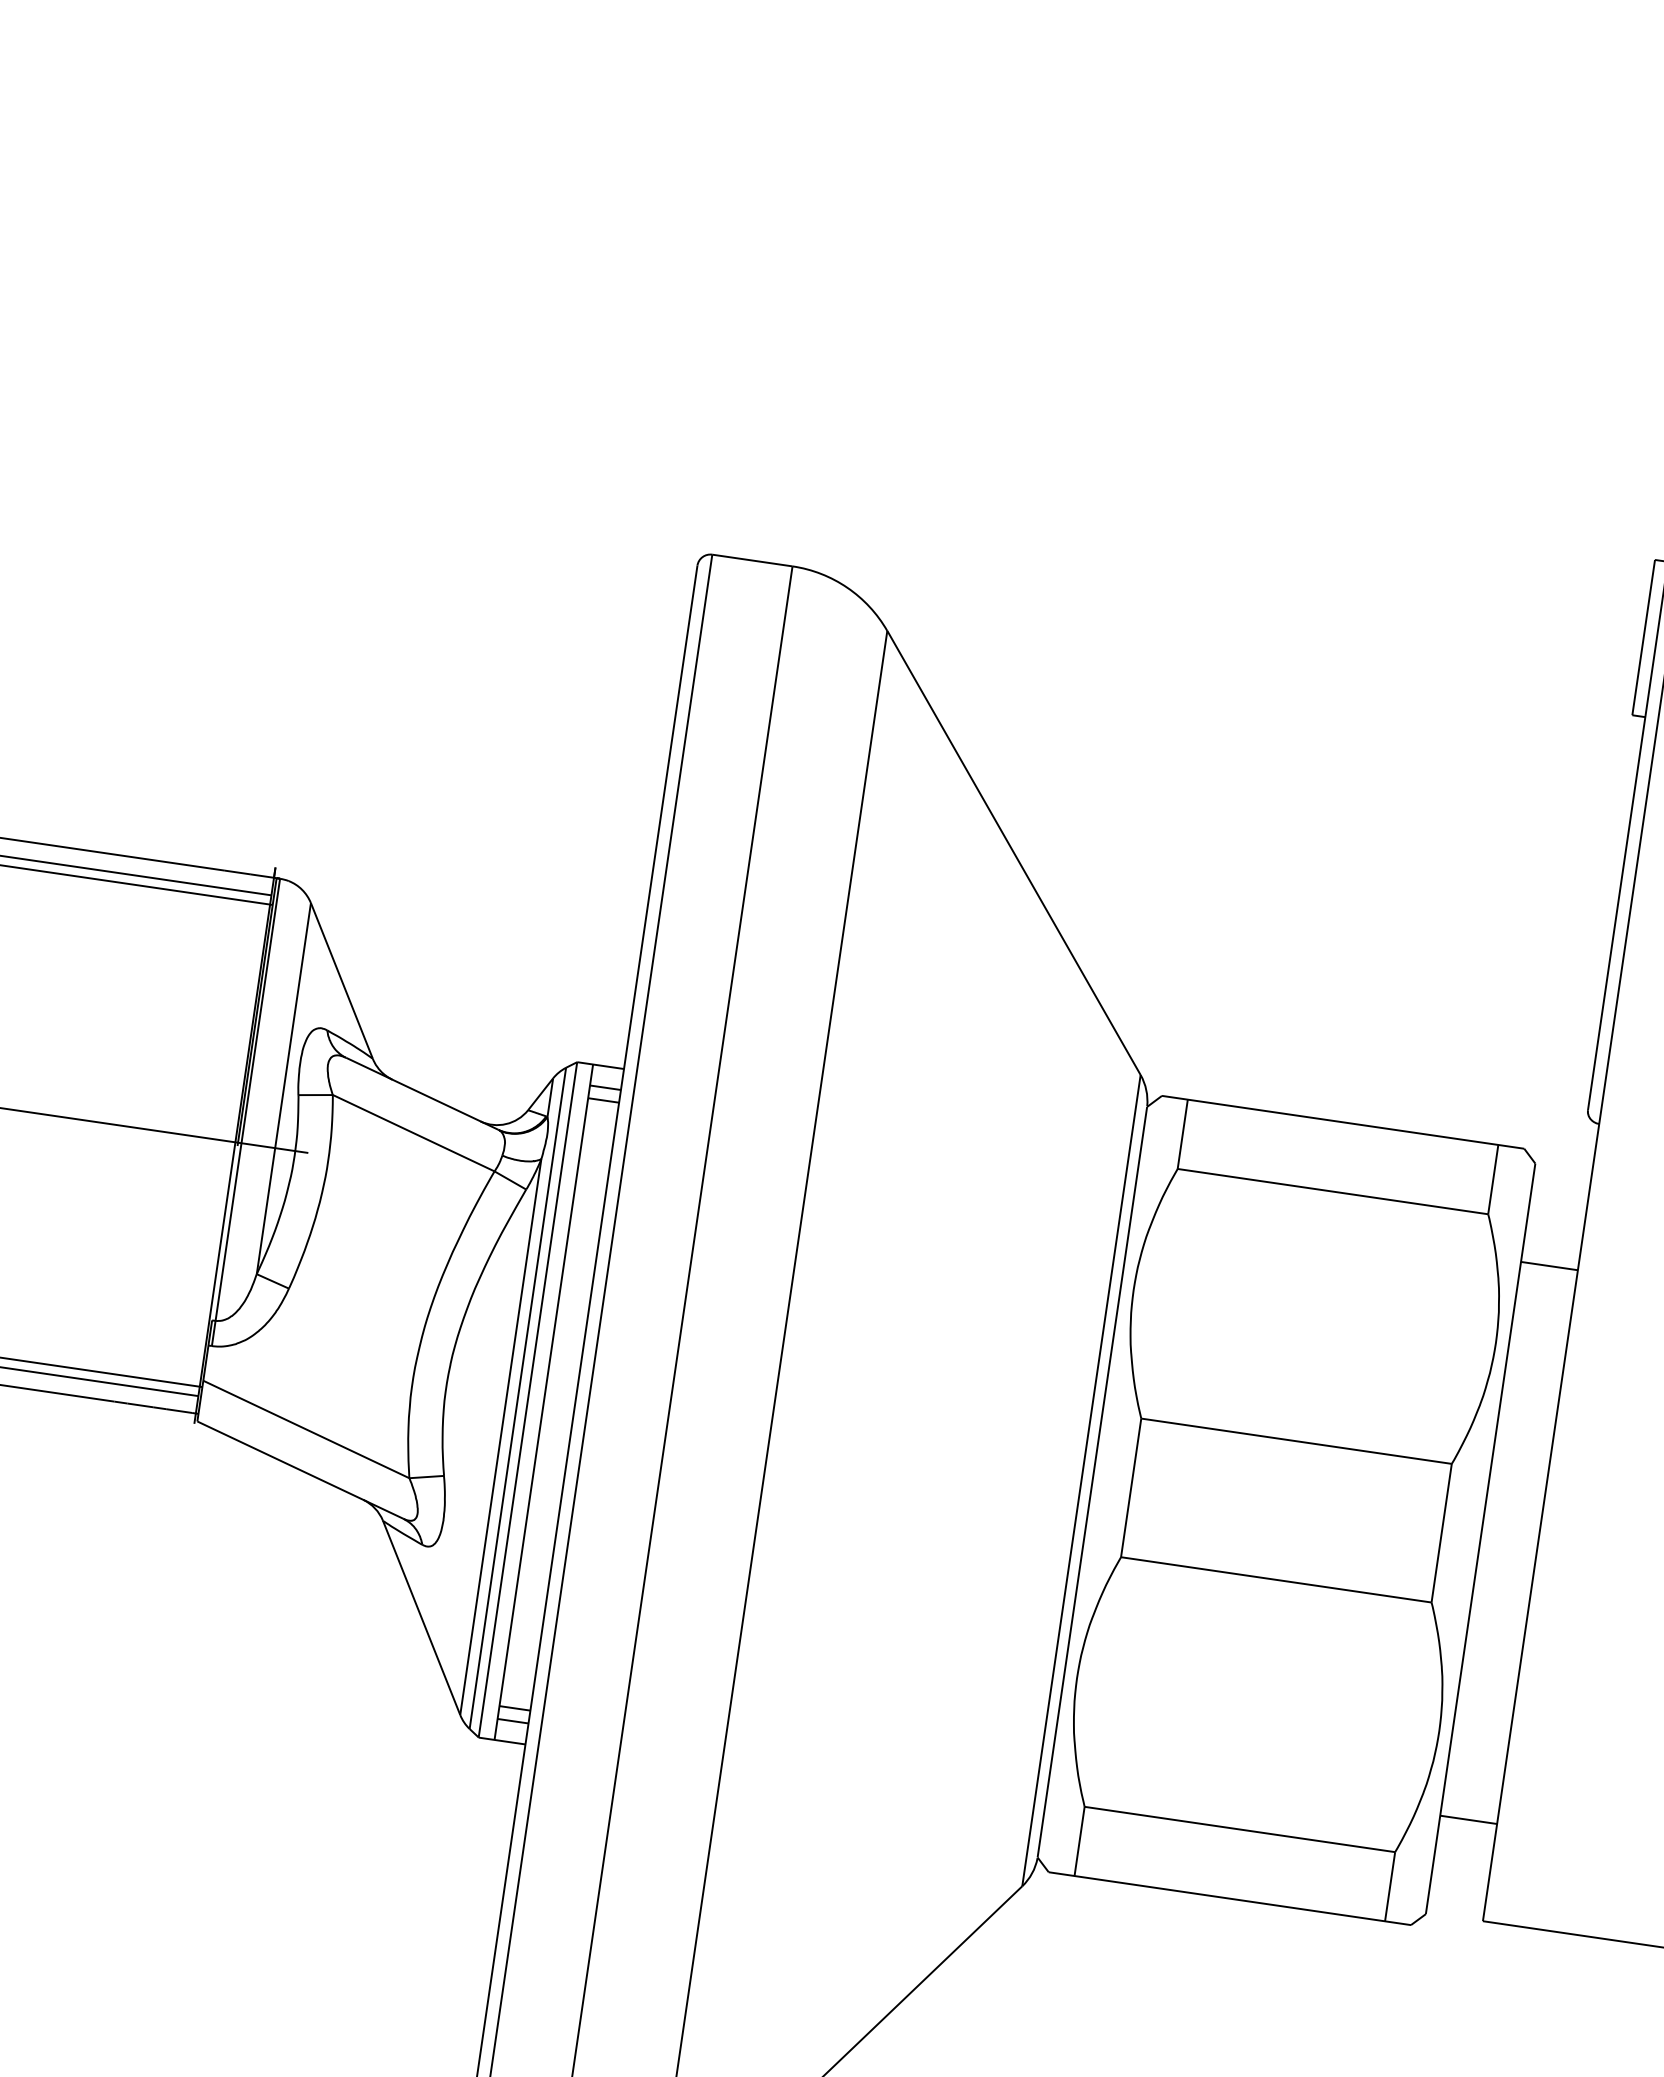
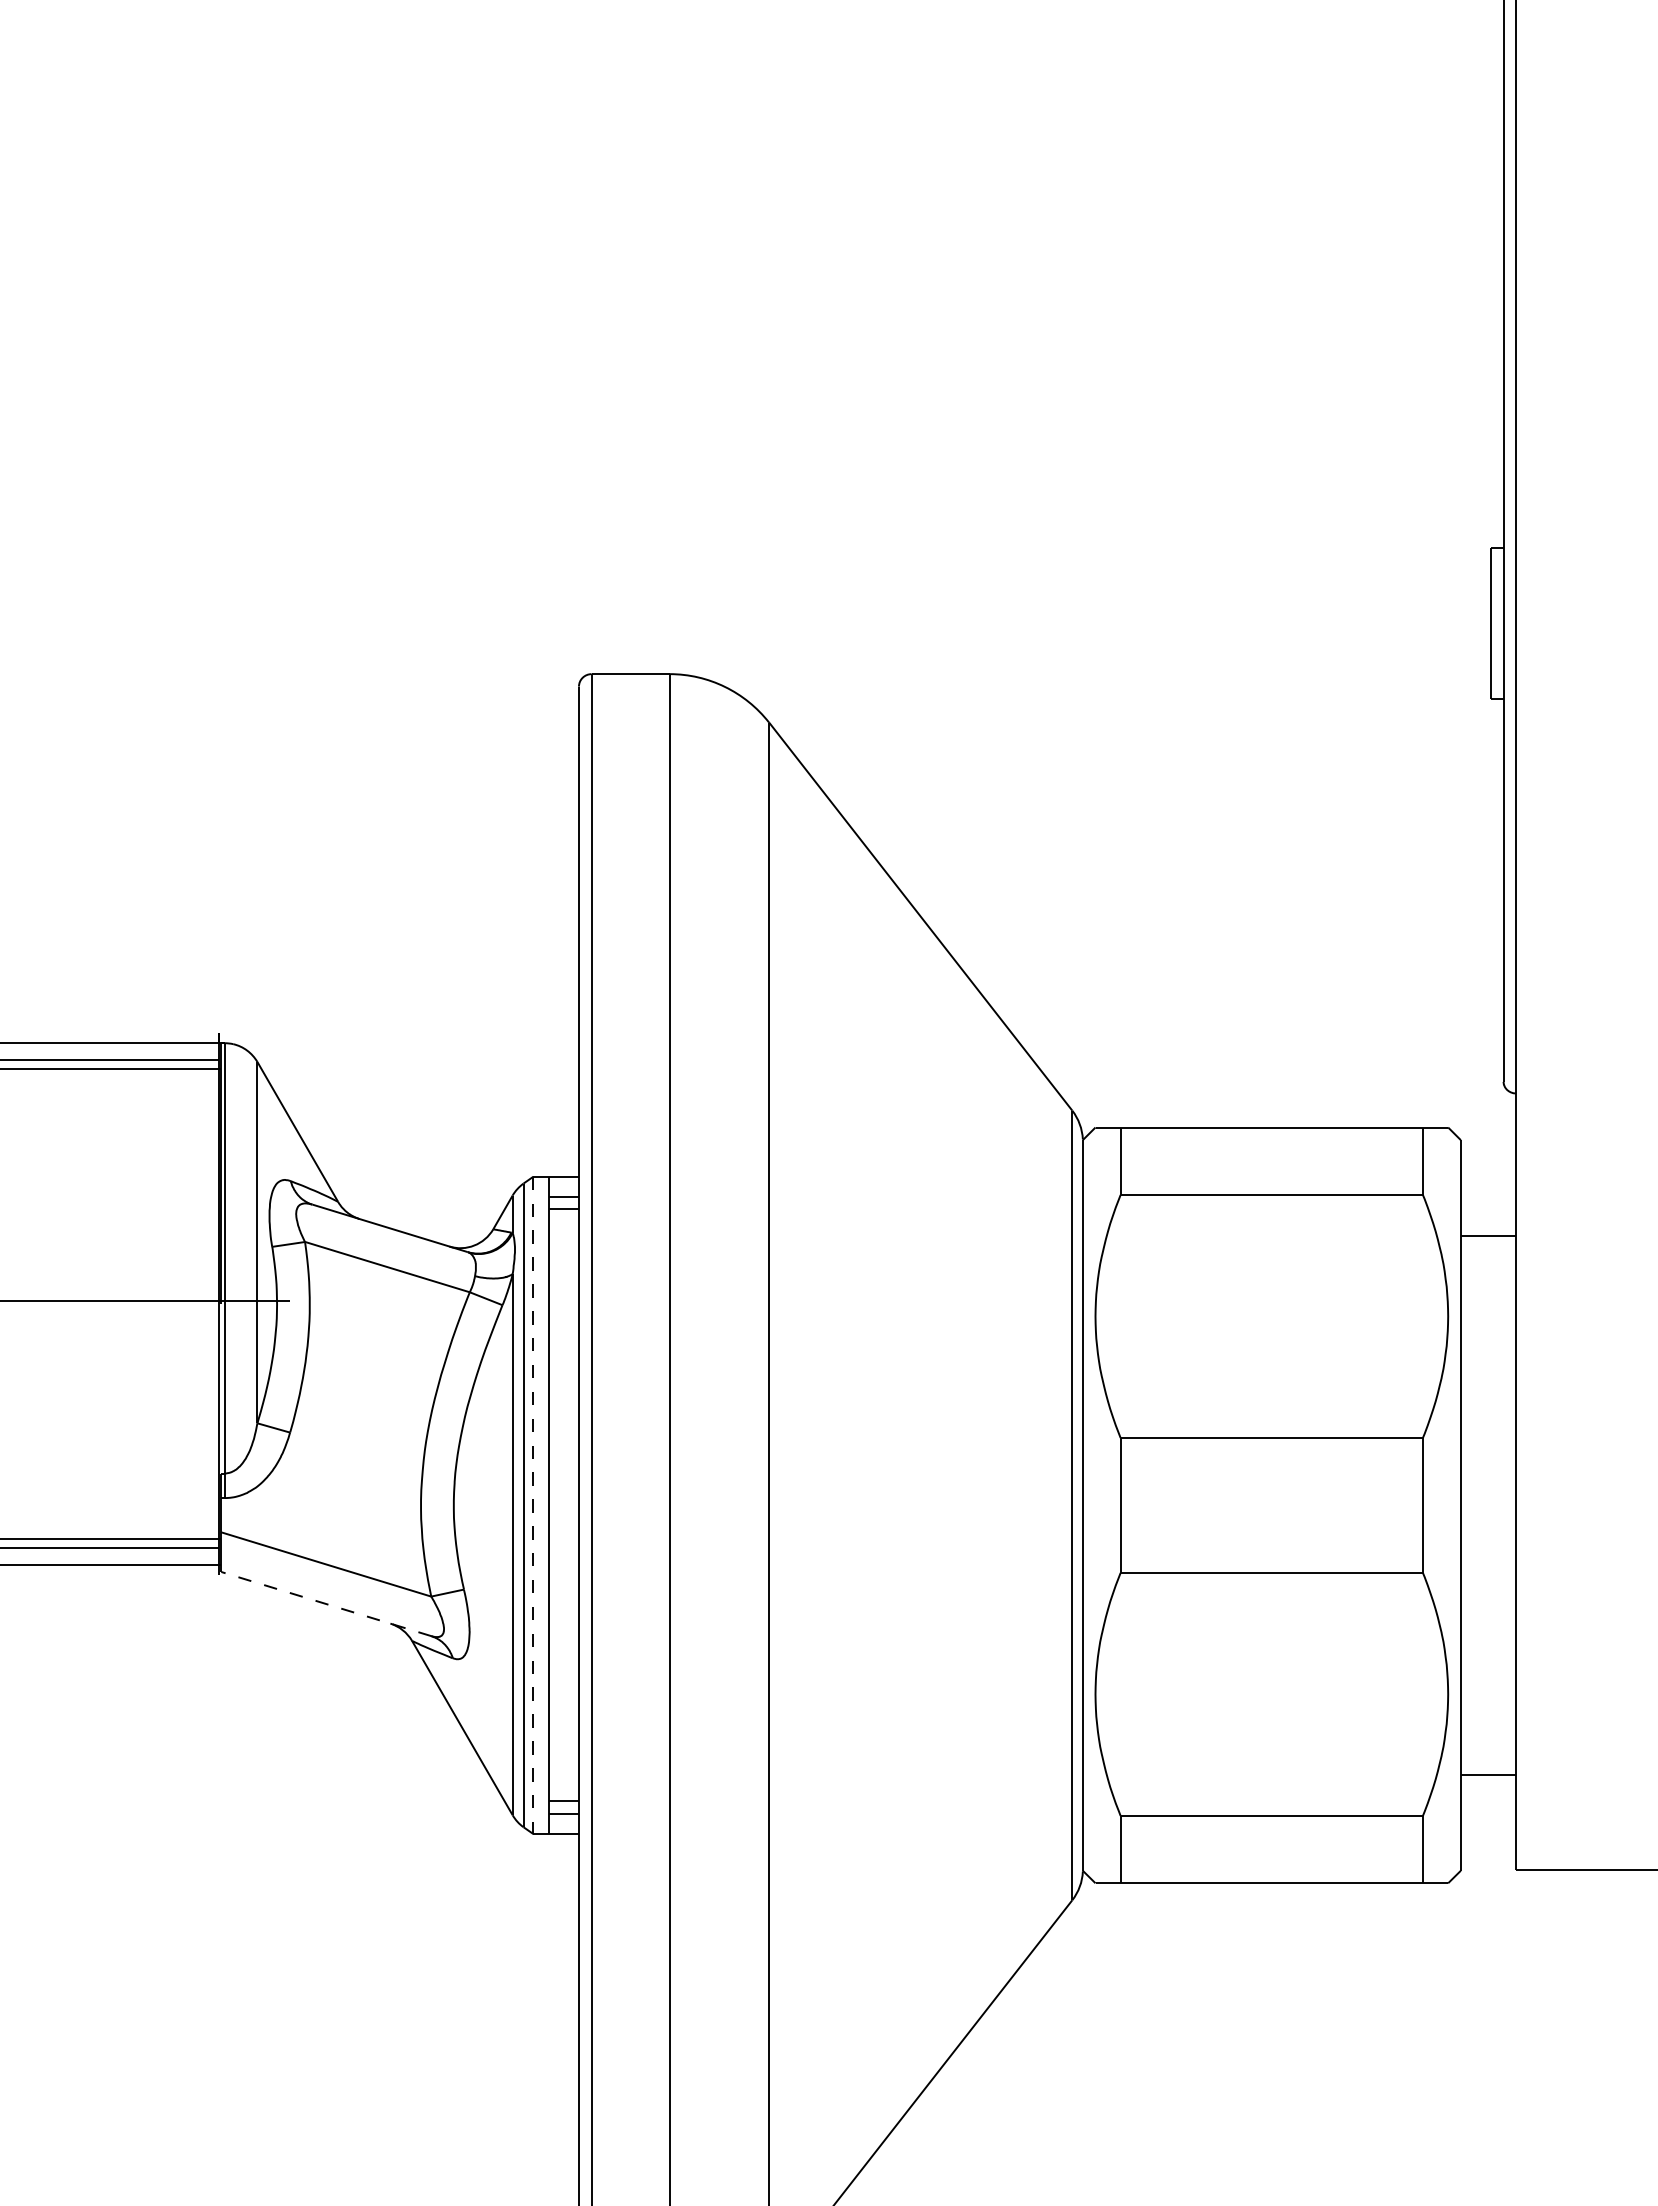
line: (528, 1399) -> (533, 1505), solid -> dashed
line: (300, 1470) -> (326, 1604), solid -> dashed

